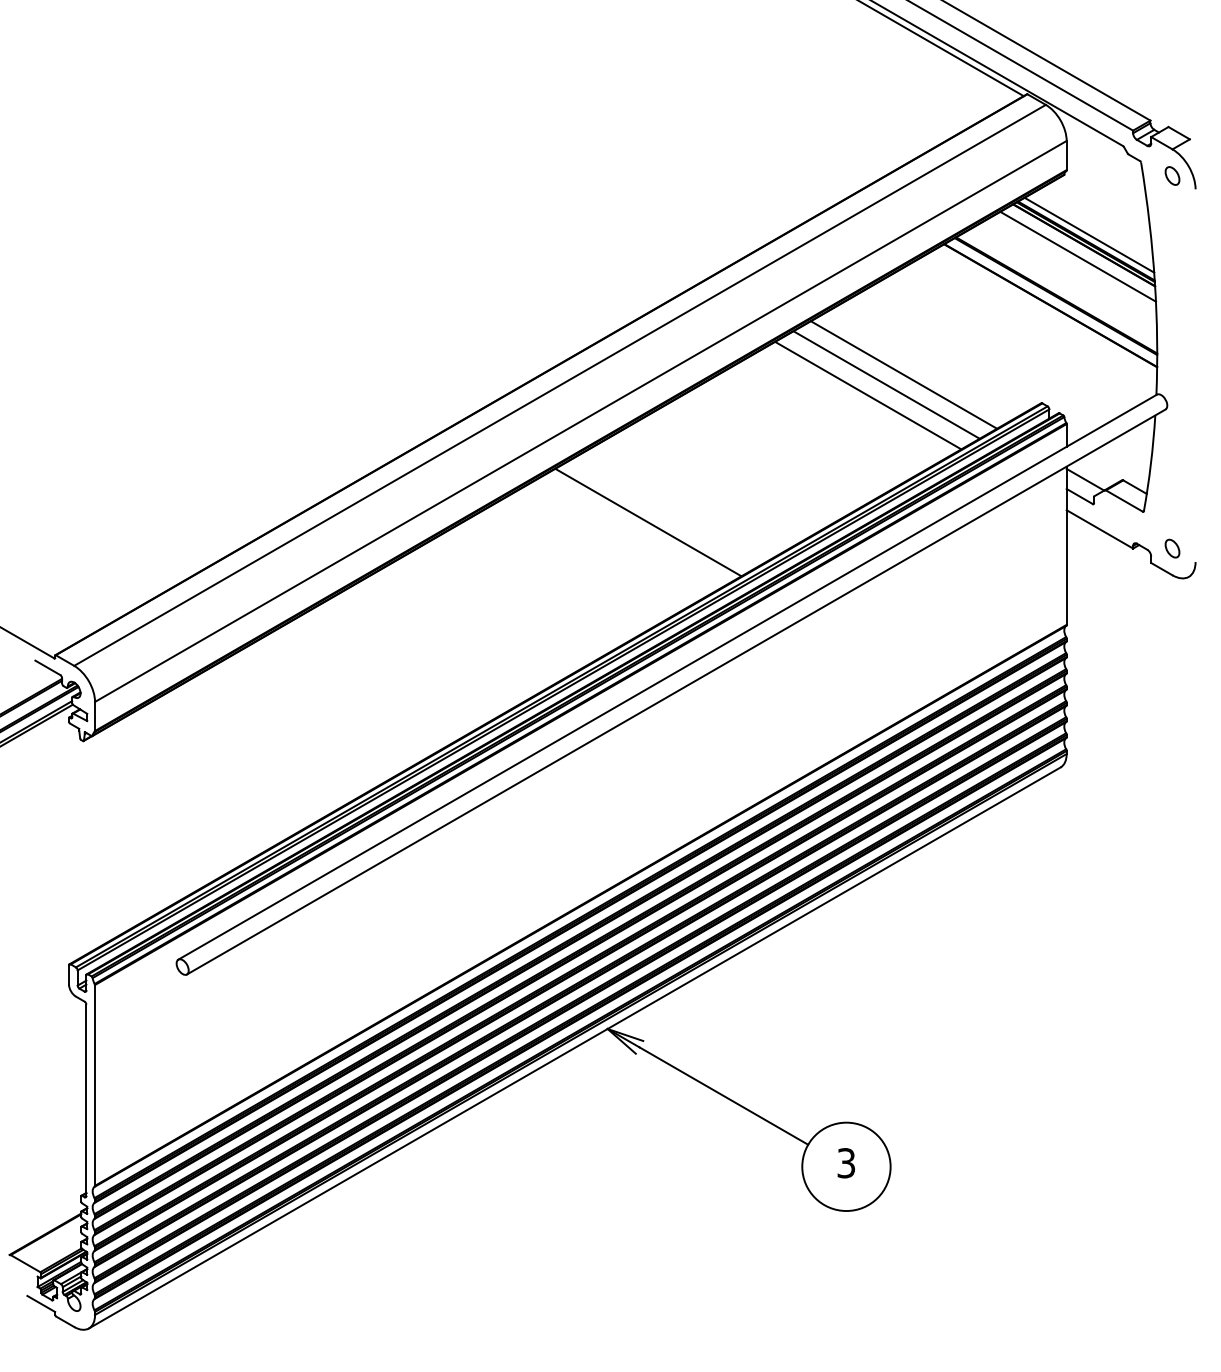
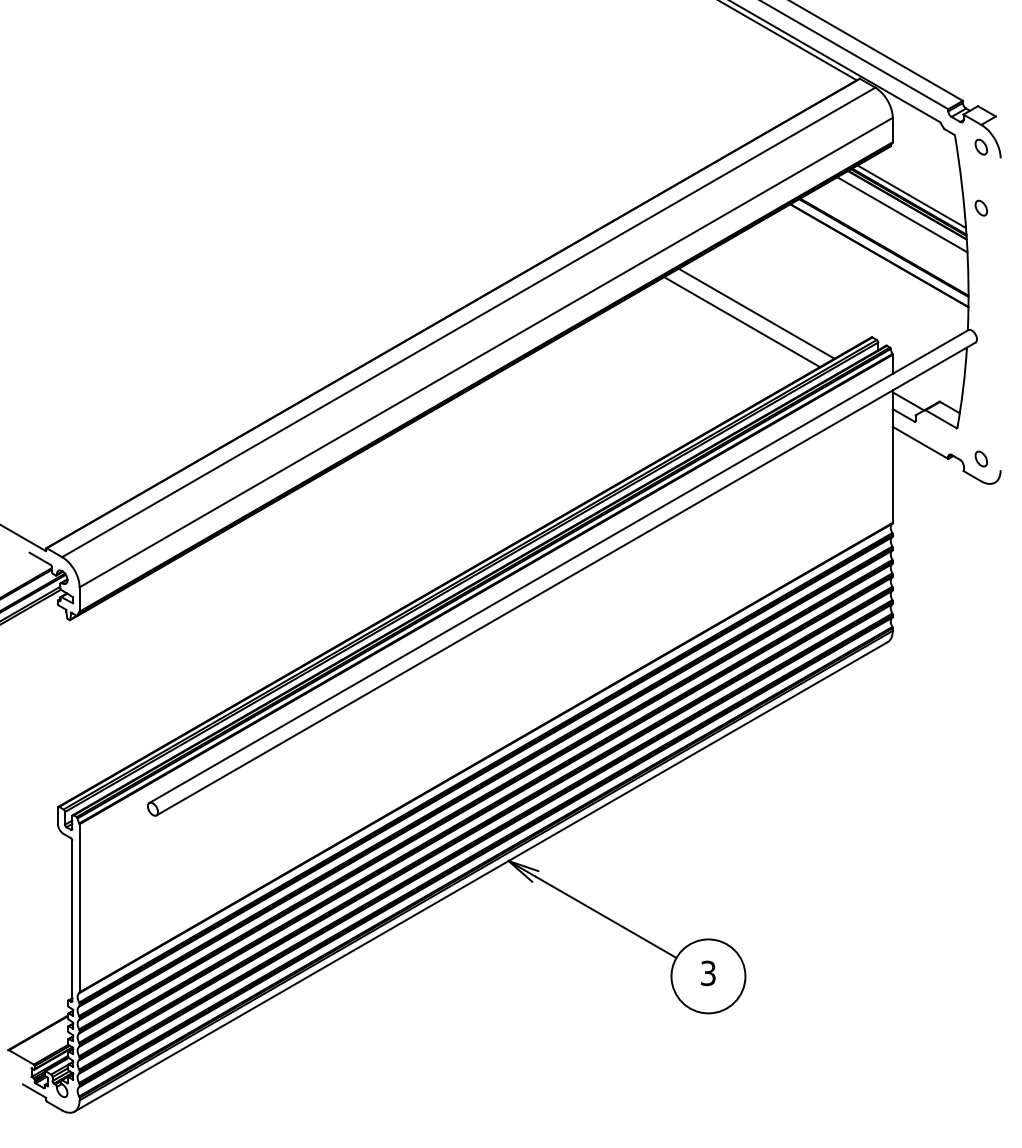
part: (1171, 248) -> (980, 207), added
line: (868, 395) -> (726, 330), removed
line: (648, 522) -> (542, 437), removed

